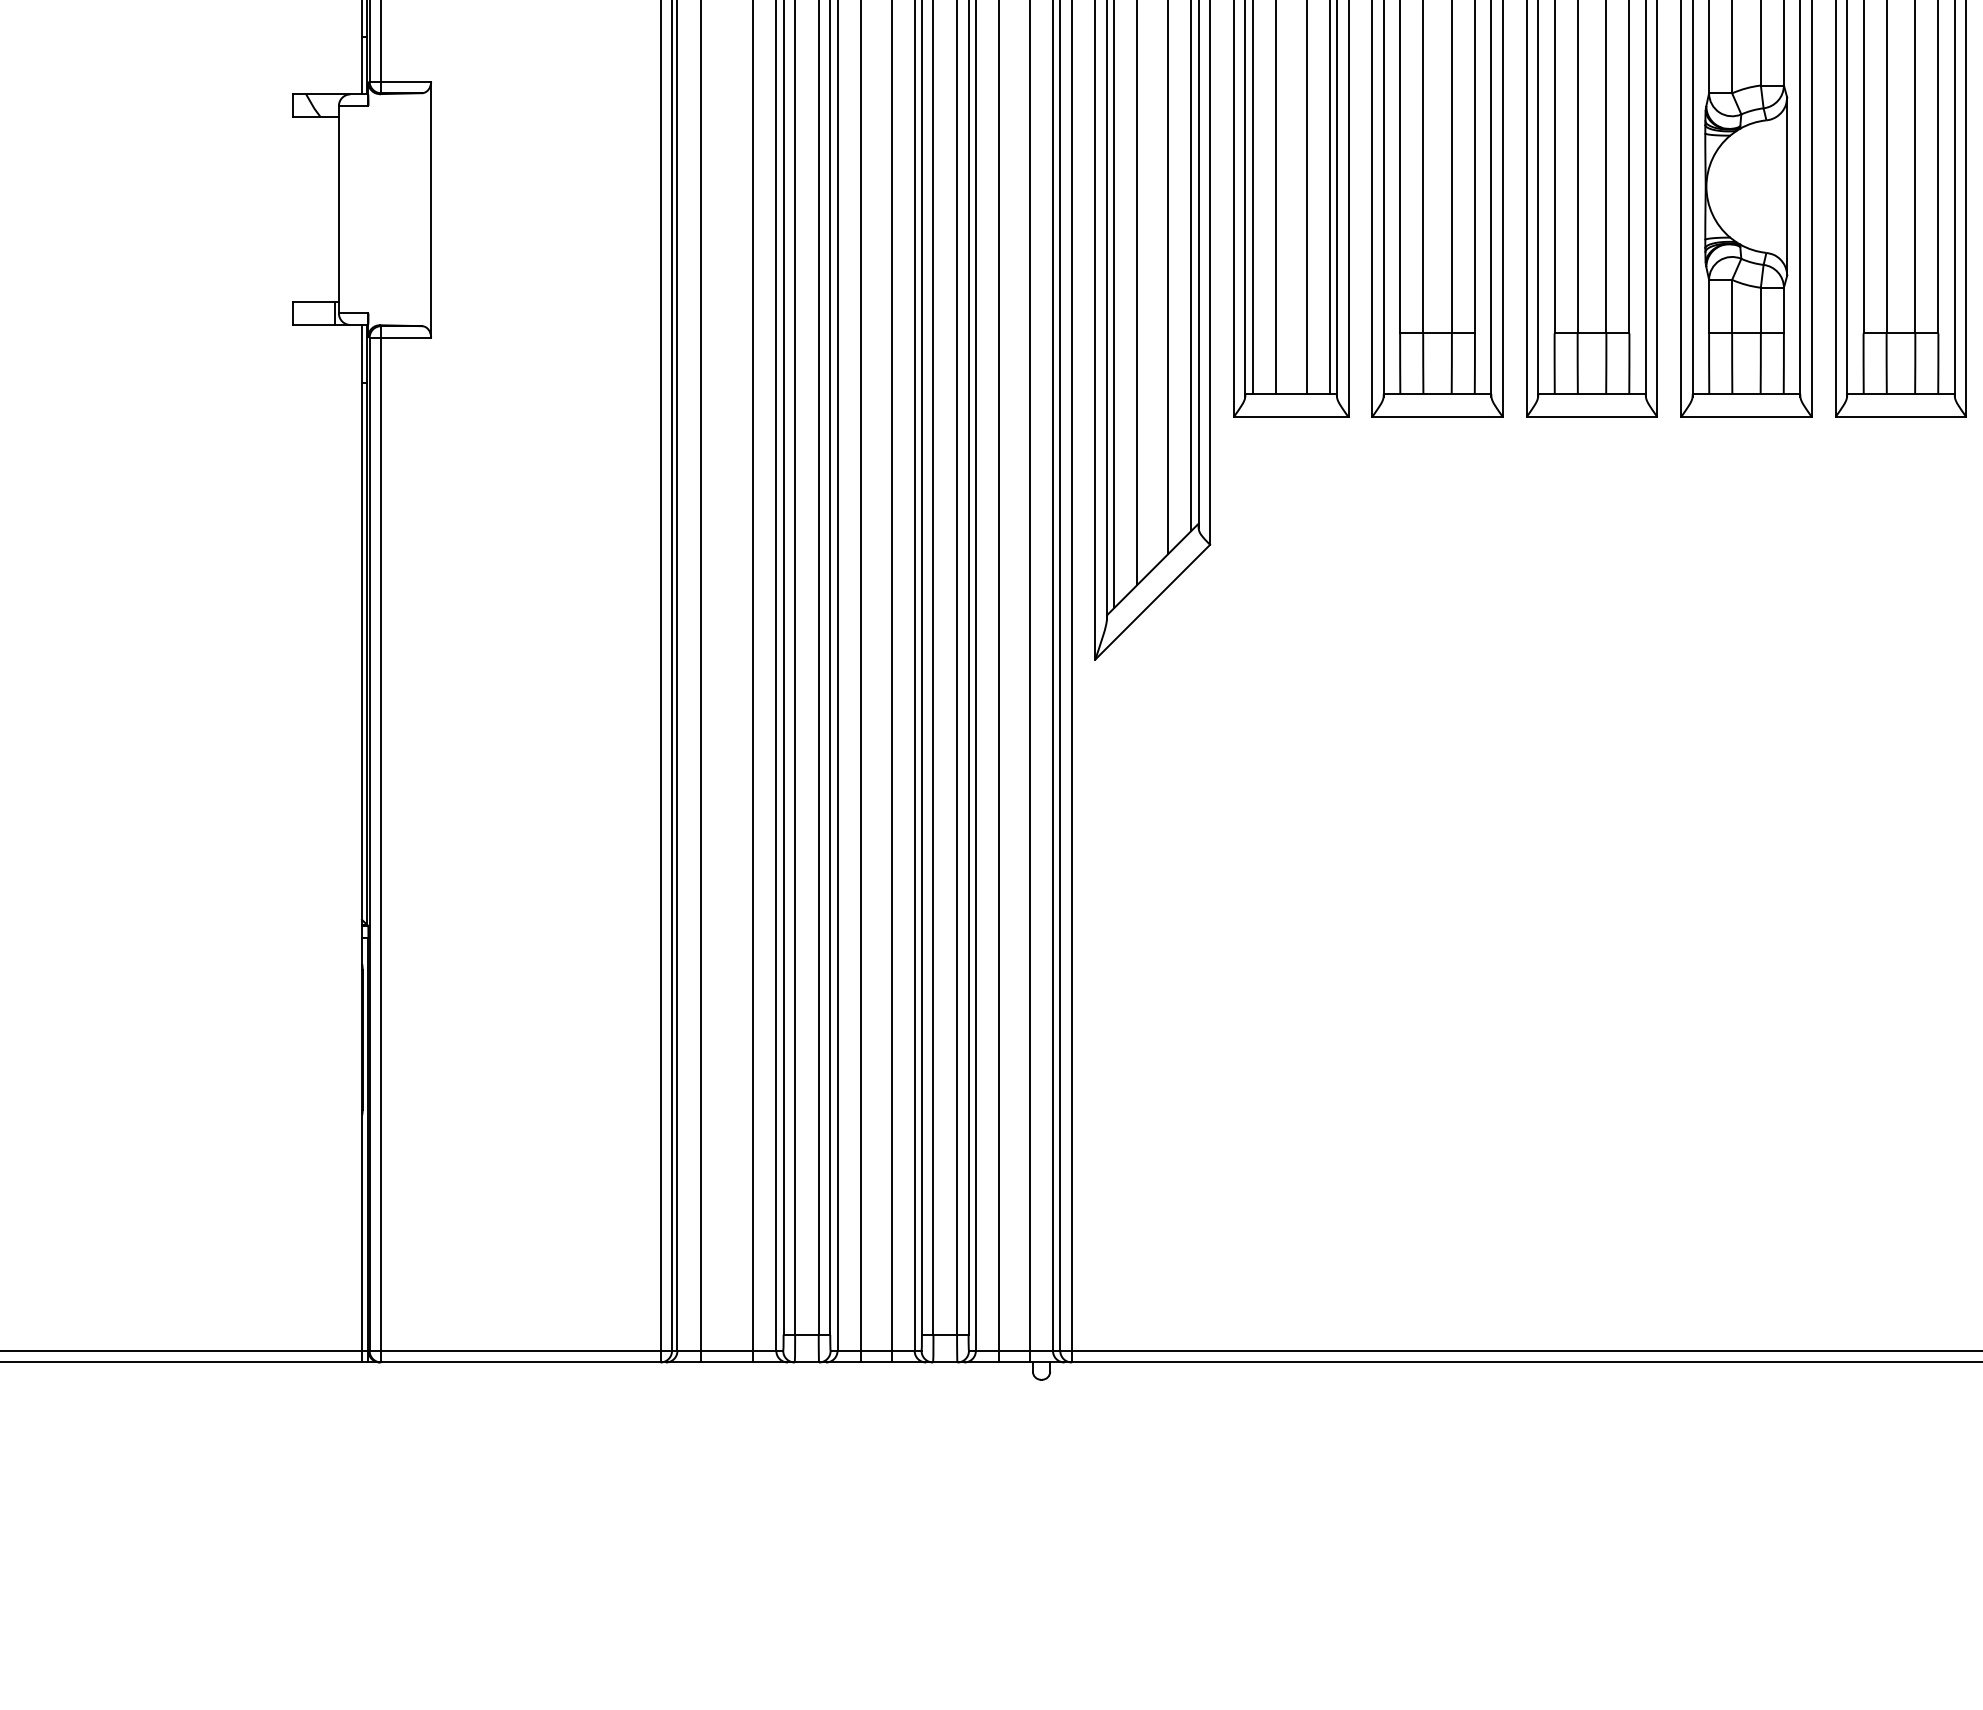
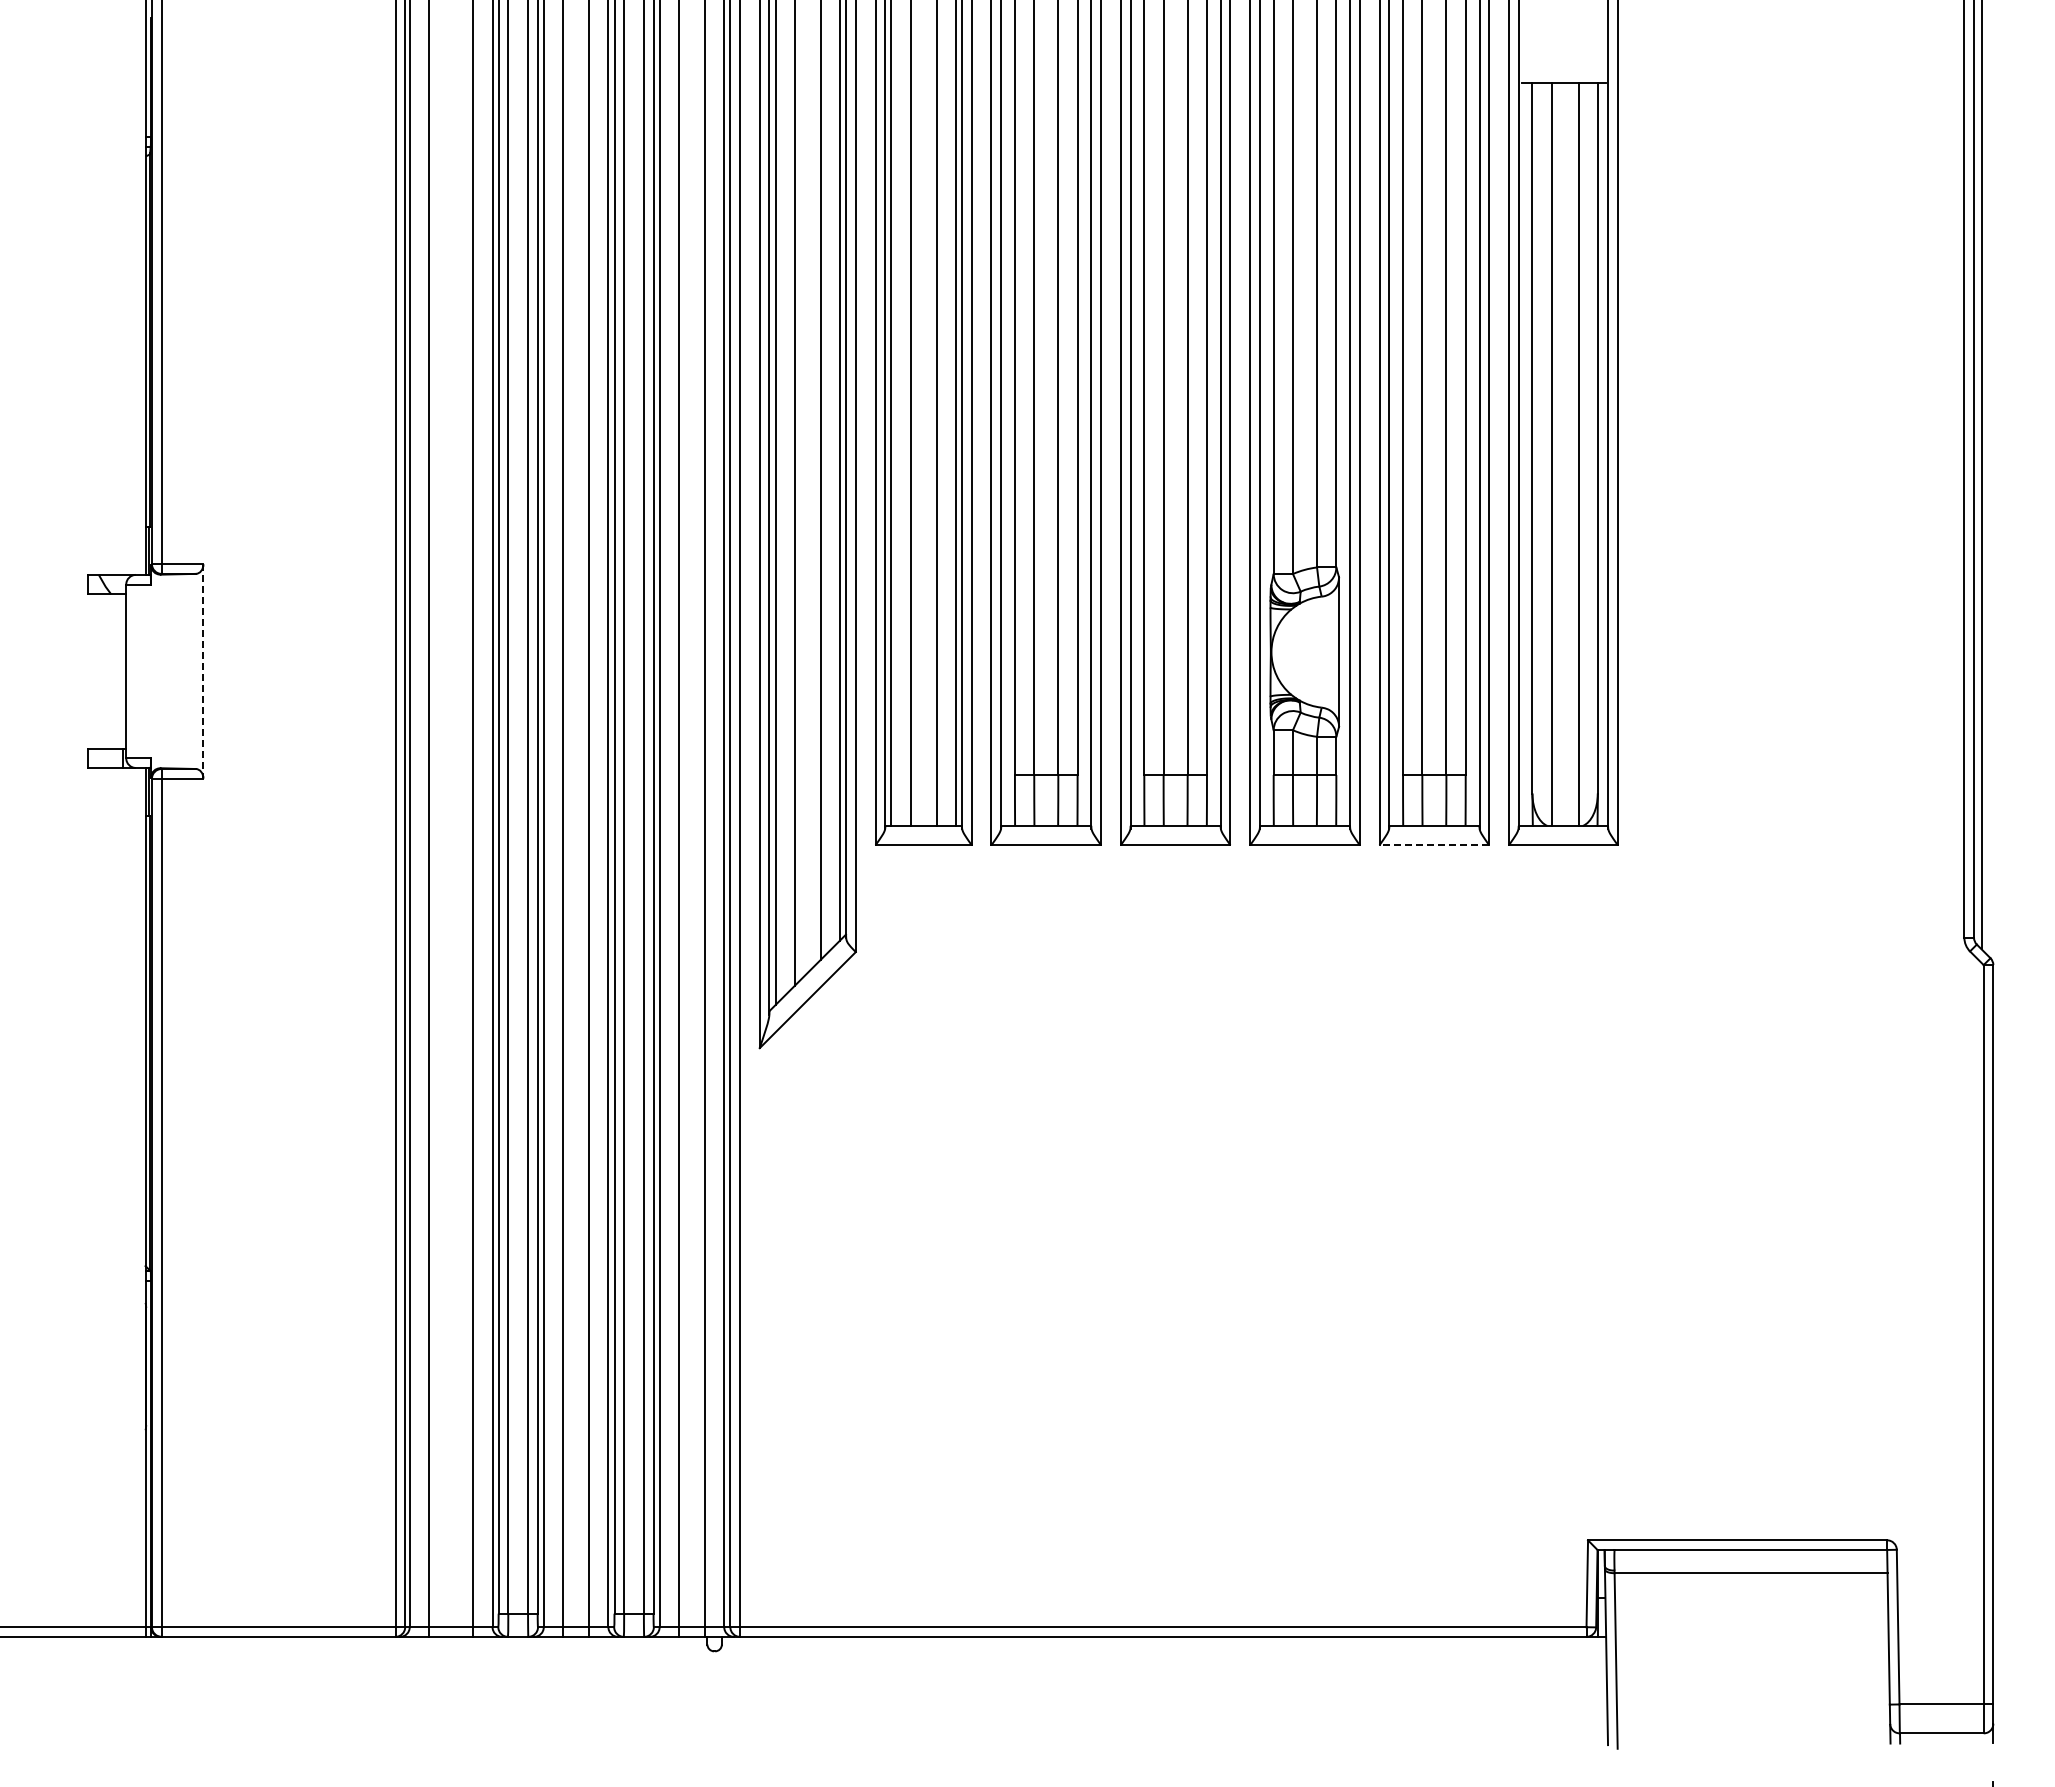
line: (431, 209) -> (203, 671), solid -> dashed
line: (1901, 417) -> (1434, 845), solid -> dashed

